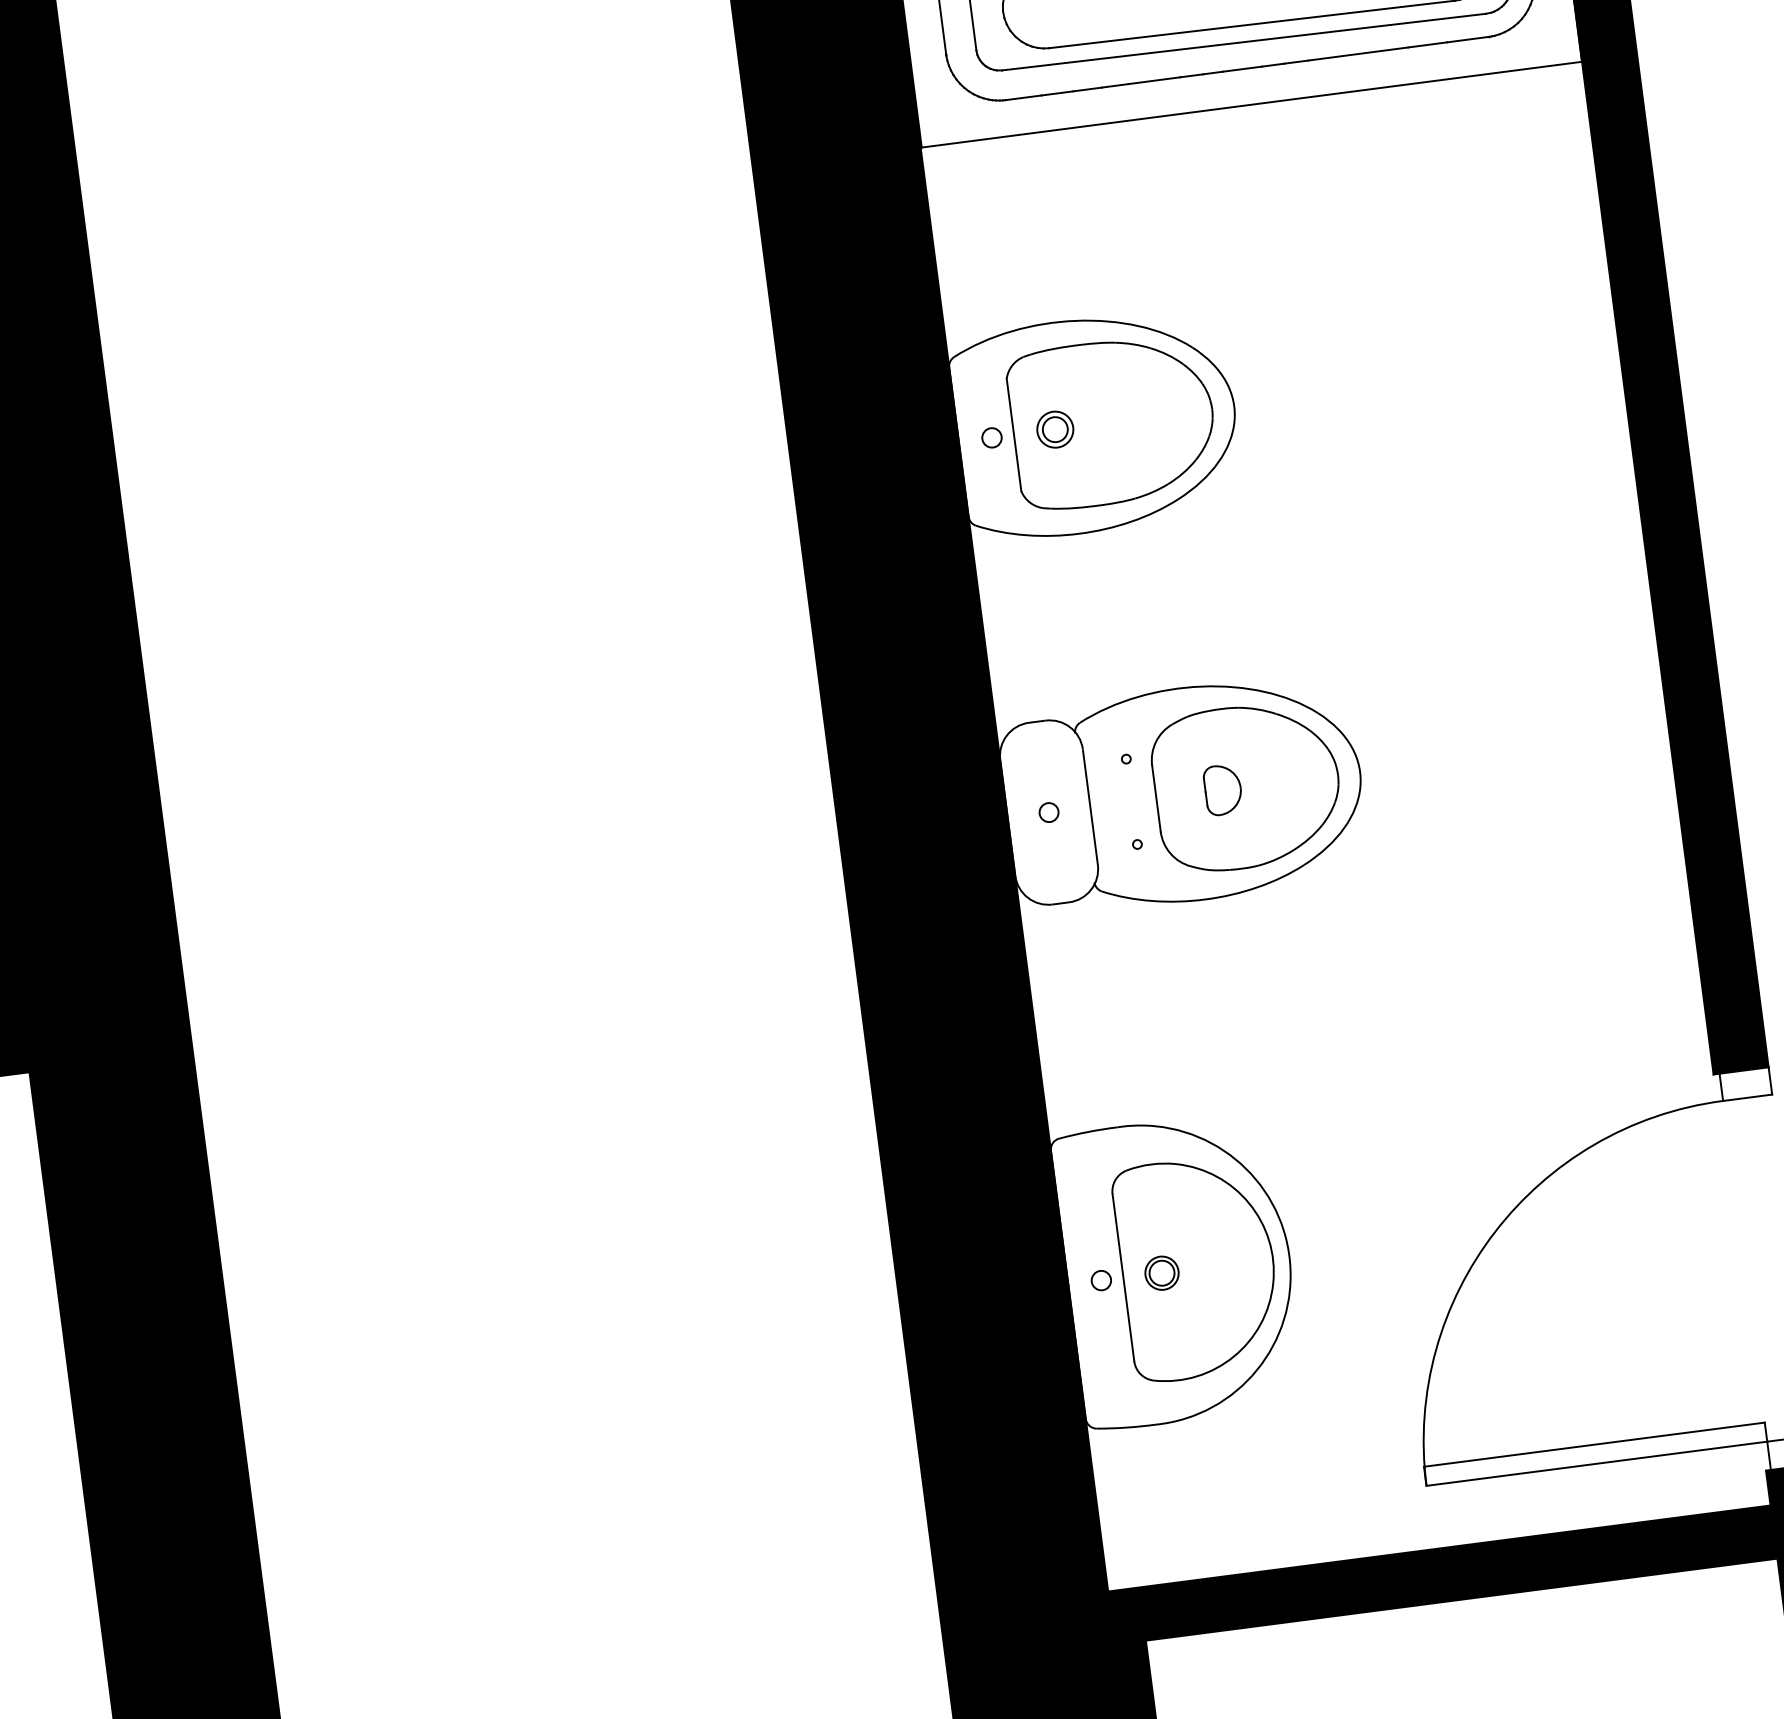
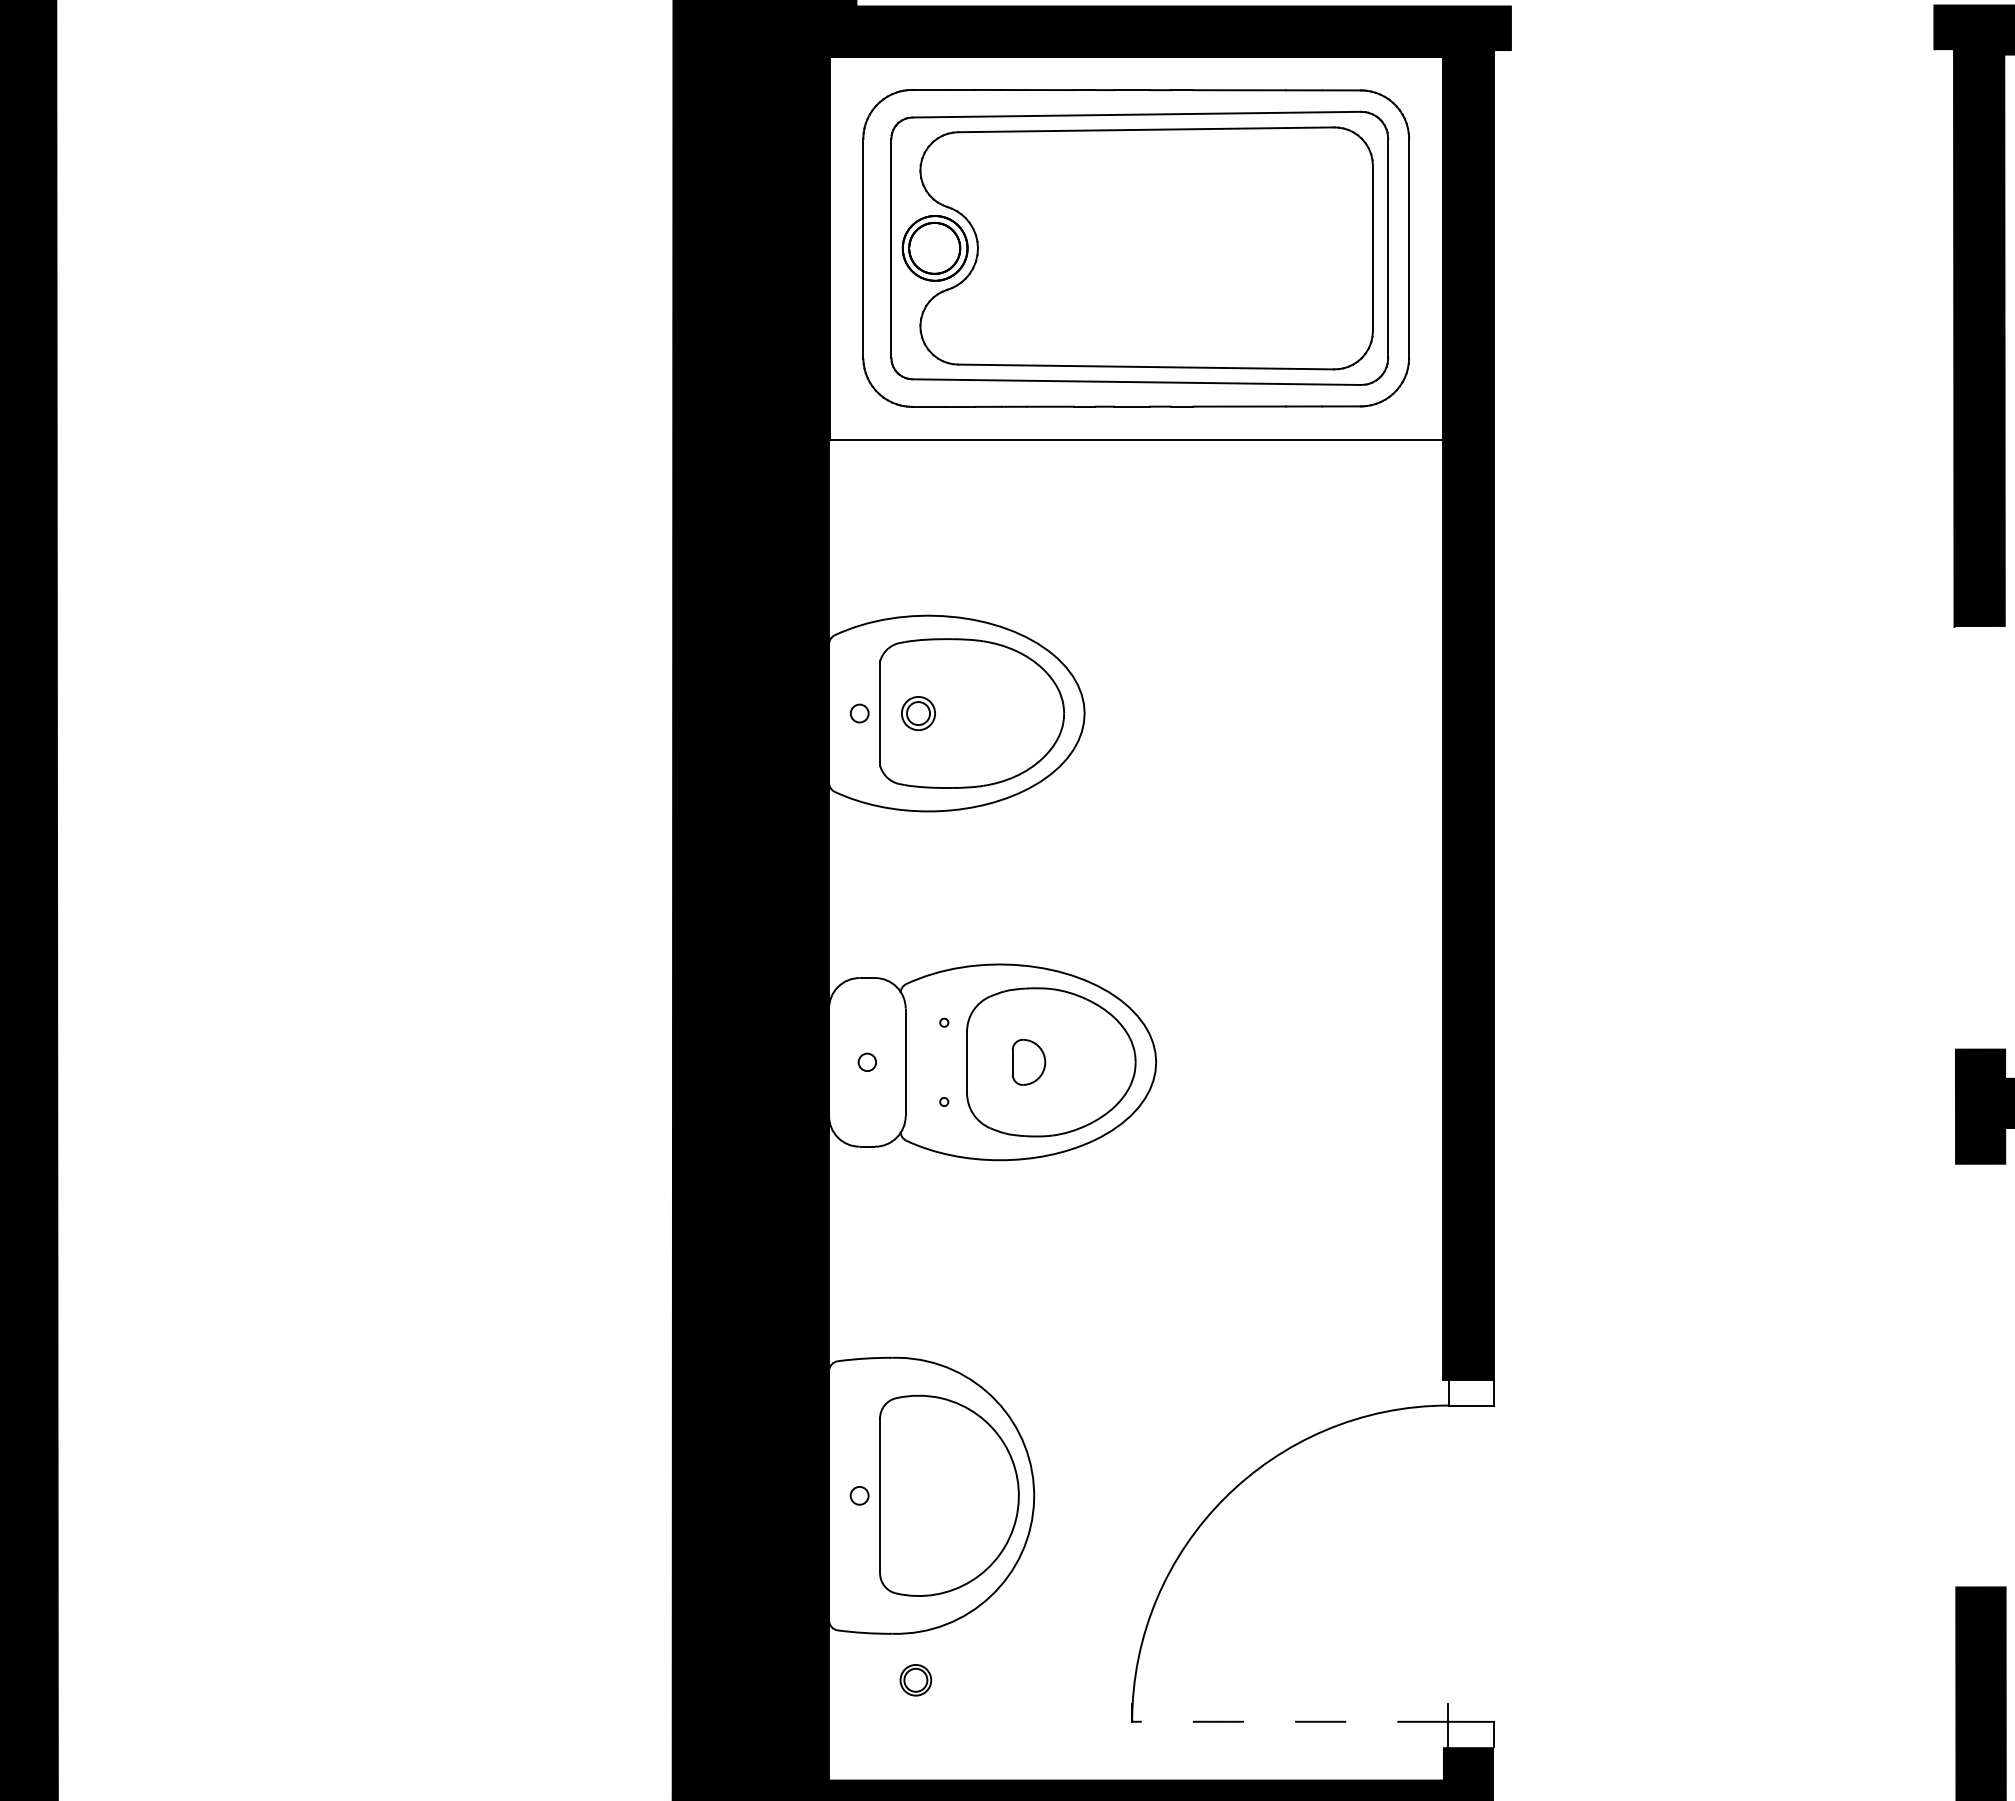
part: (1161, 1273) -> (915, 1680), moved
line: (1594, 1445) -> (1290, 1704), removed
line: (1596, 1463) -> (1289, 1721), solid -> dashed

